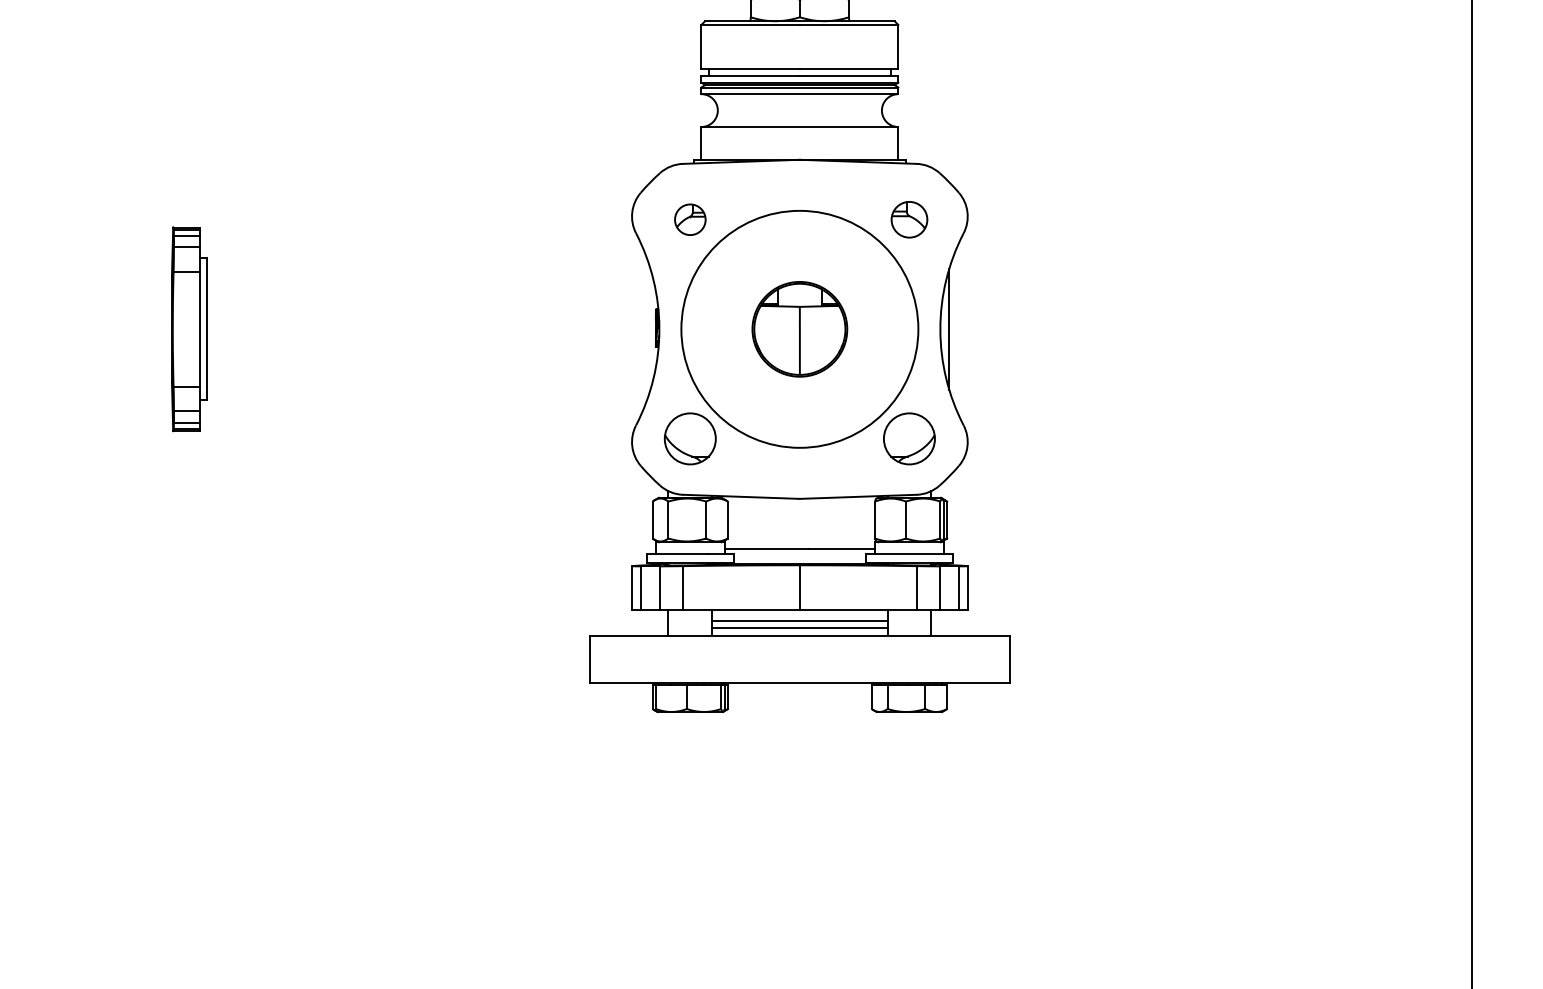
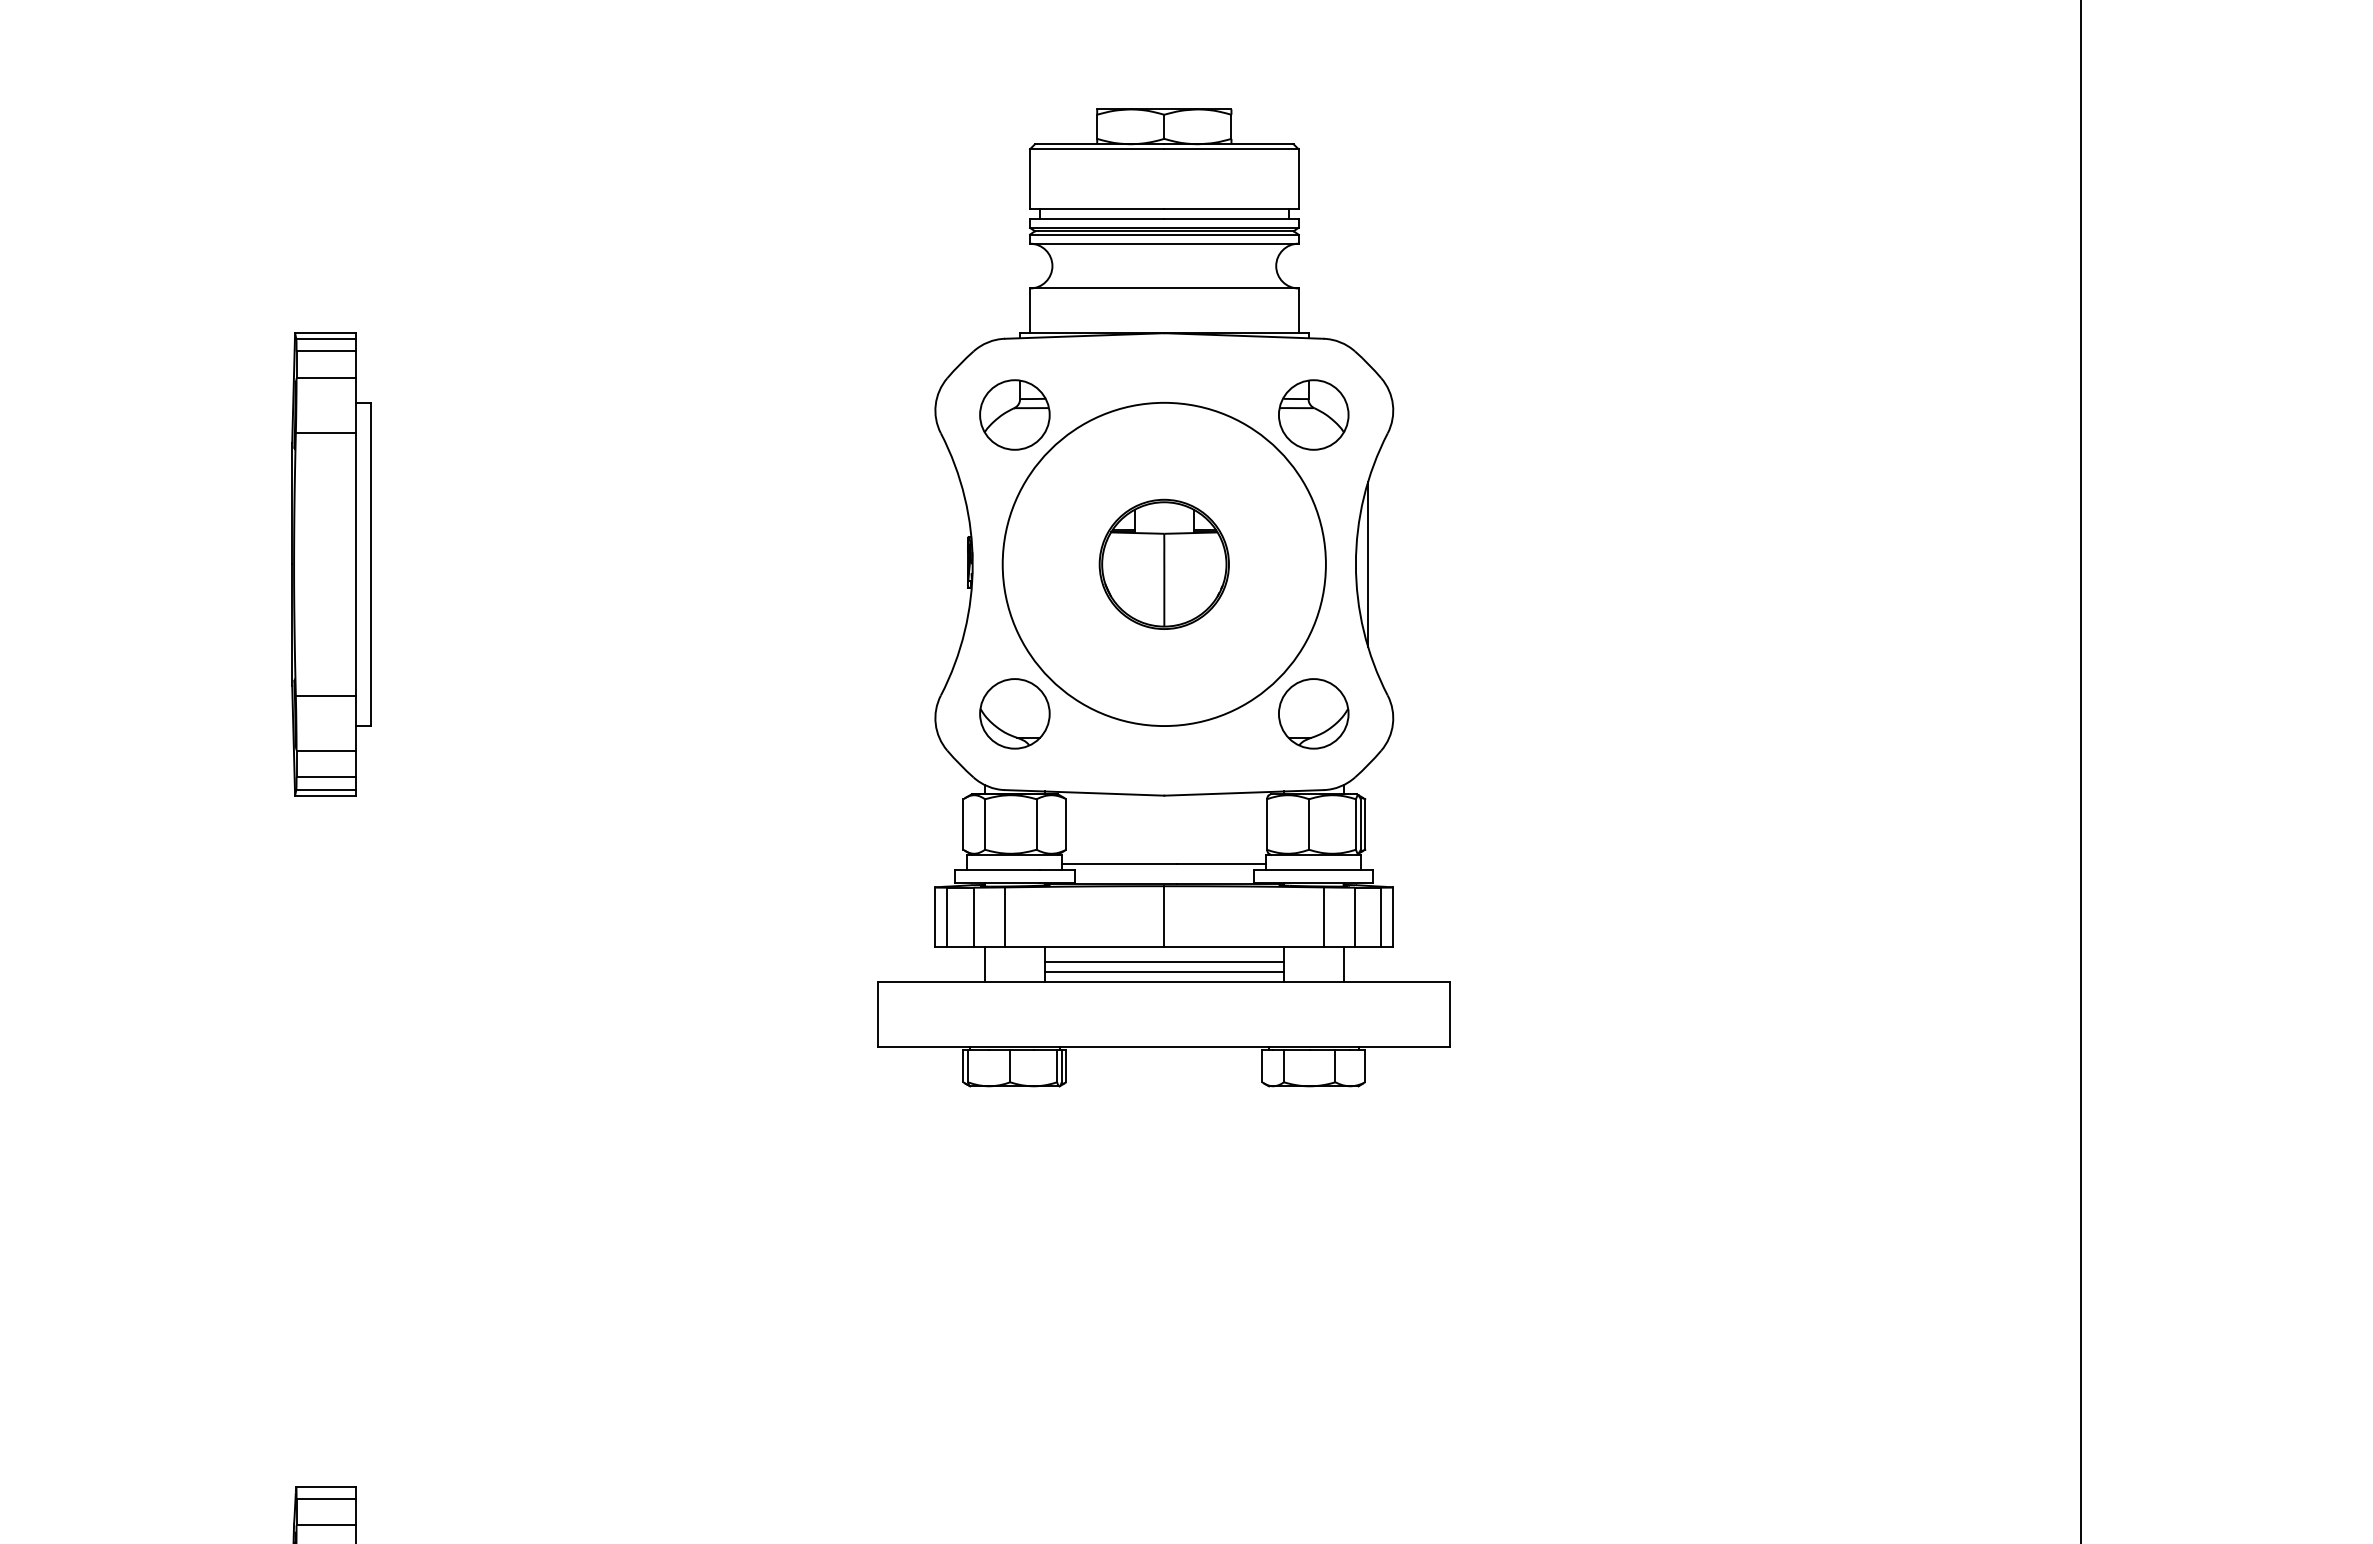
part: (690, 219) -> (1014, 414), size x1.67
part: (909, 219) -> (1313, 414), size x1.43
part: (189, 329) -> (331, 564), size x1.67

